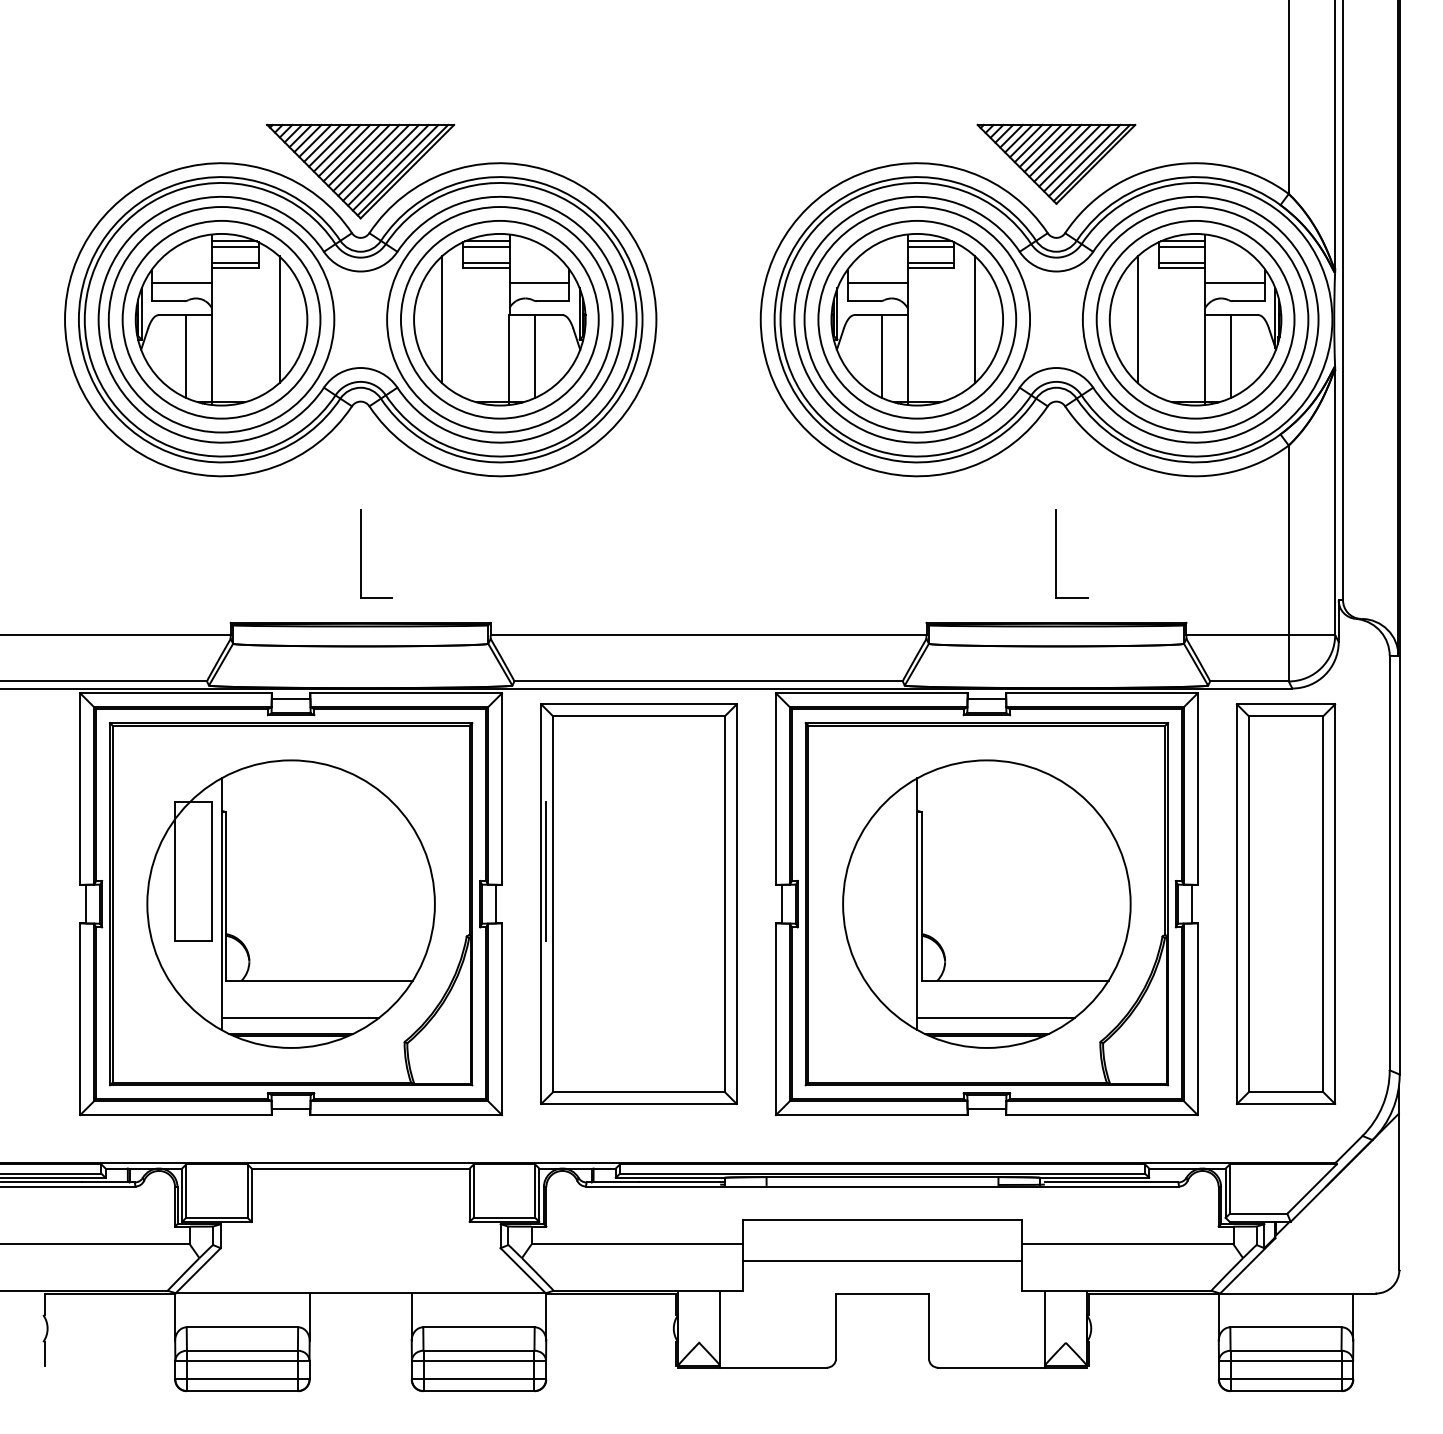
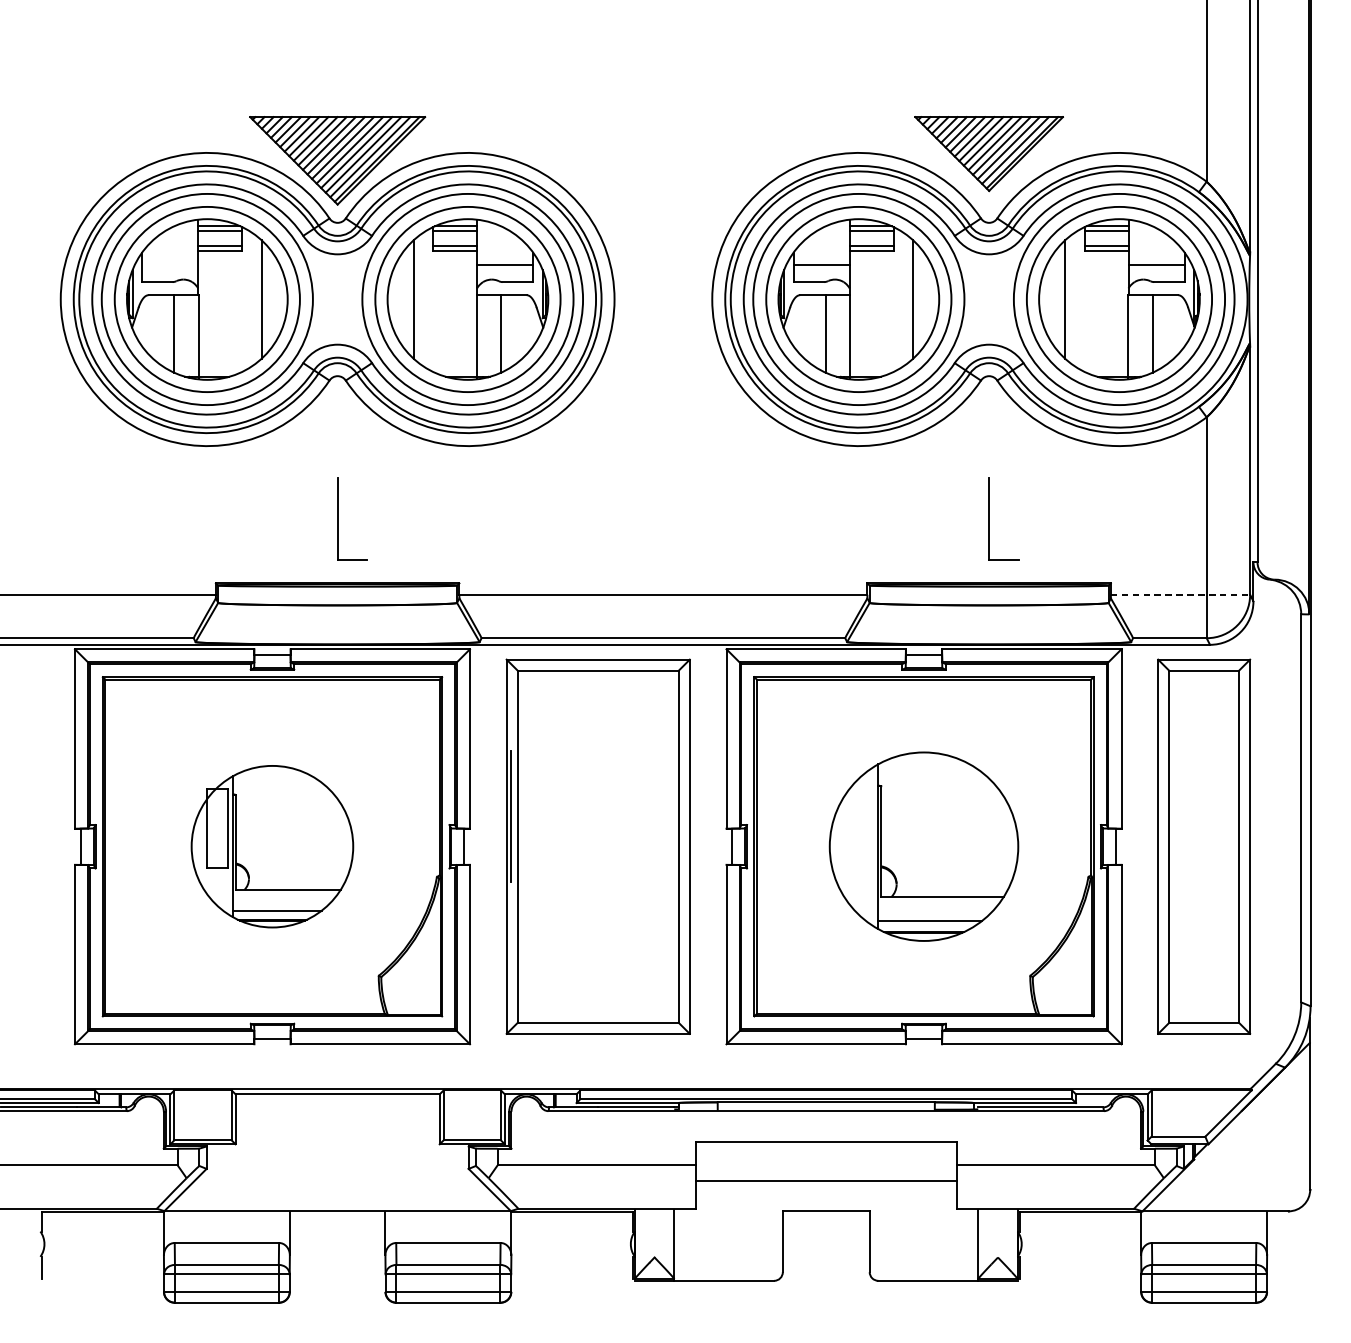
line: (181, 282) -> (169, 264), removed
line: (1261, 635) -> (1181, 595), solid -> dashed
part: (290, 903) -> (271, 846), size x0.6
part: (986, 903) -> (923, 846), size x0.7

